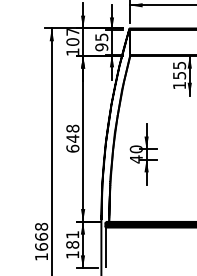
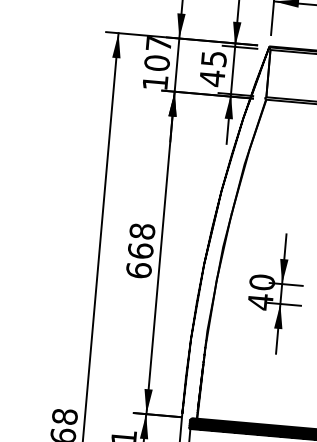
text: (101, 47) -> (211, 78), 95 -> 45
text: (72, 138) -> (140, 250), 648 -> 668

